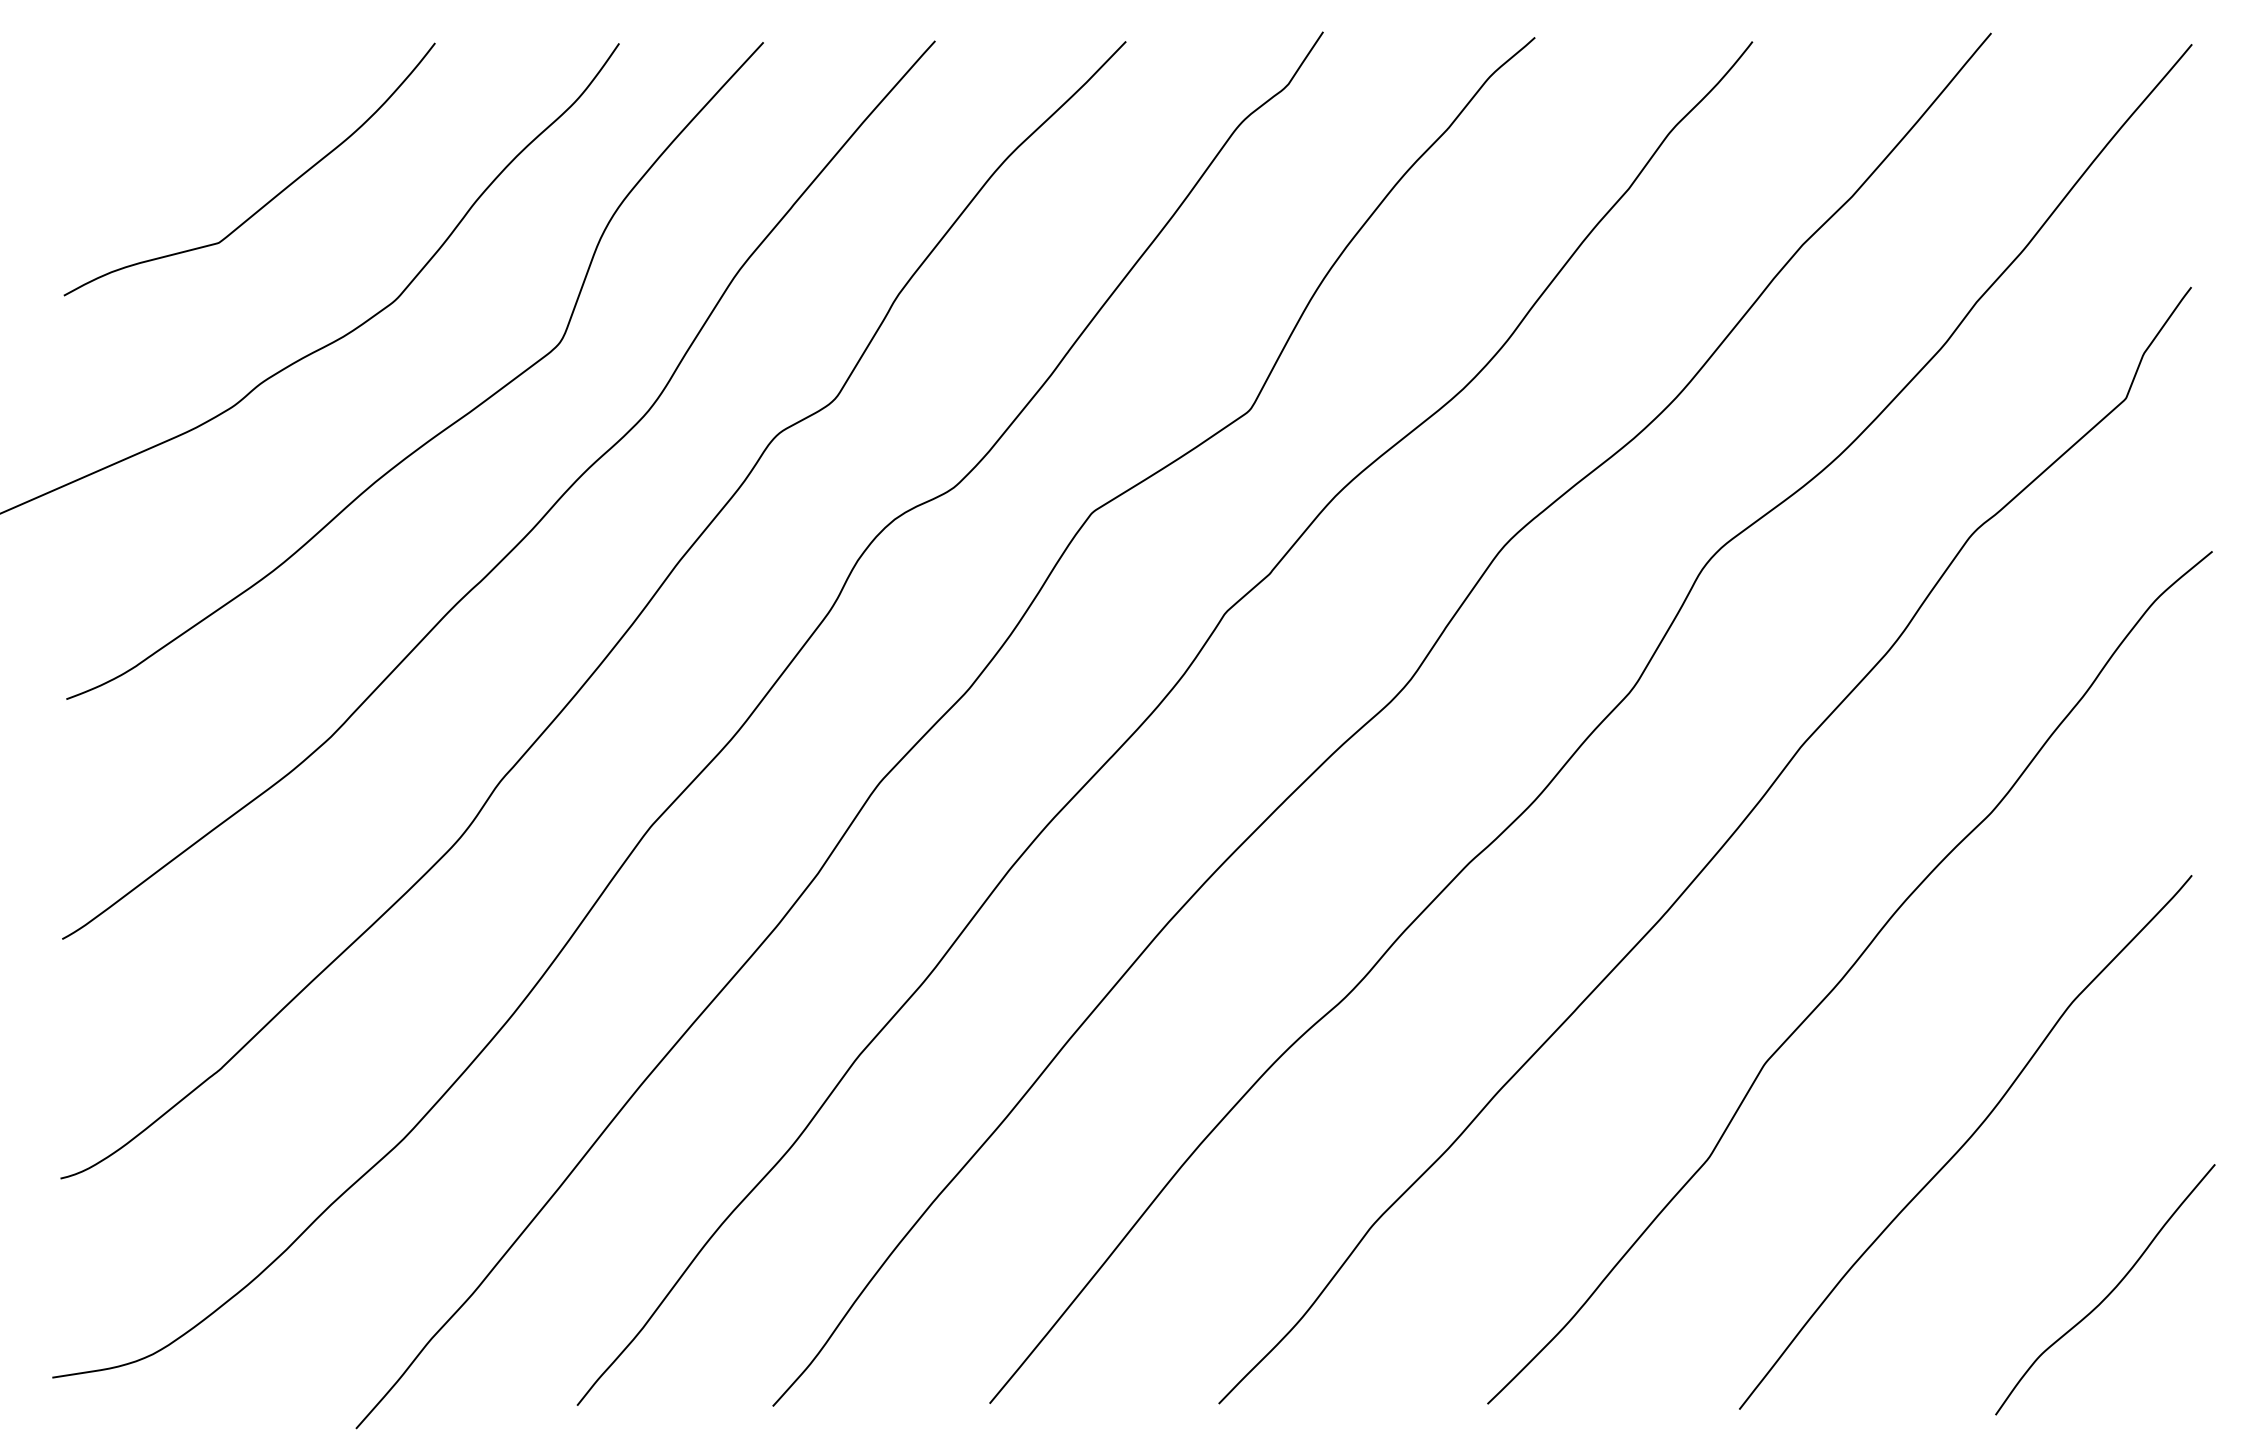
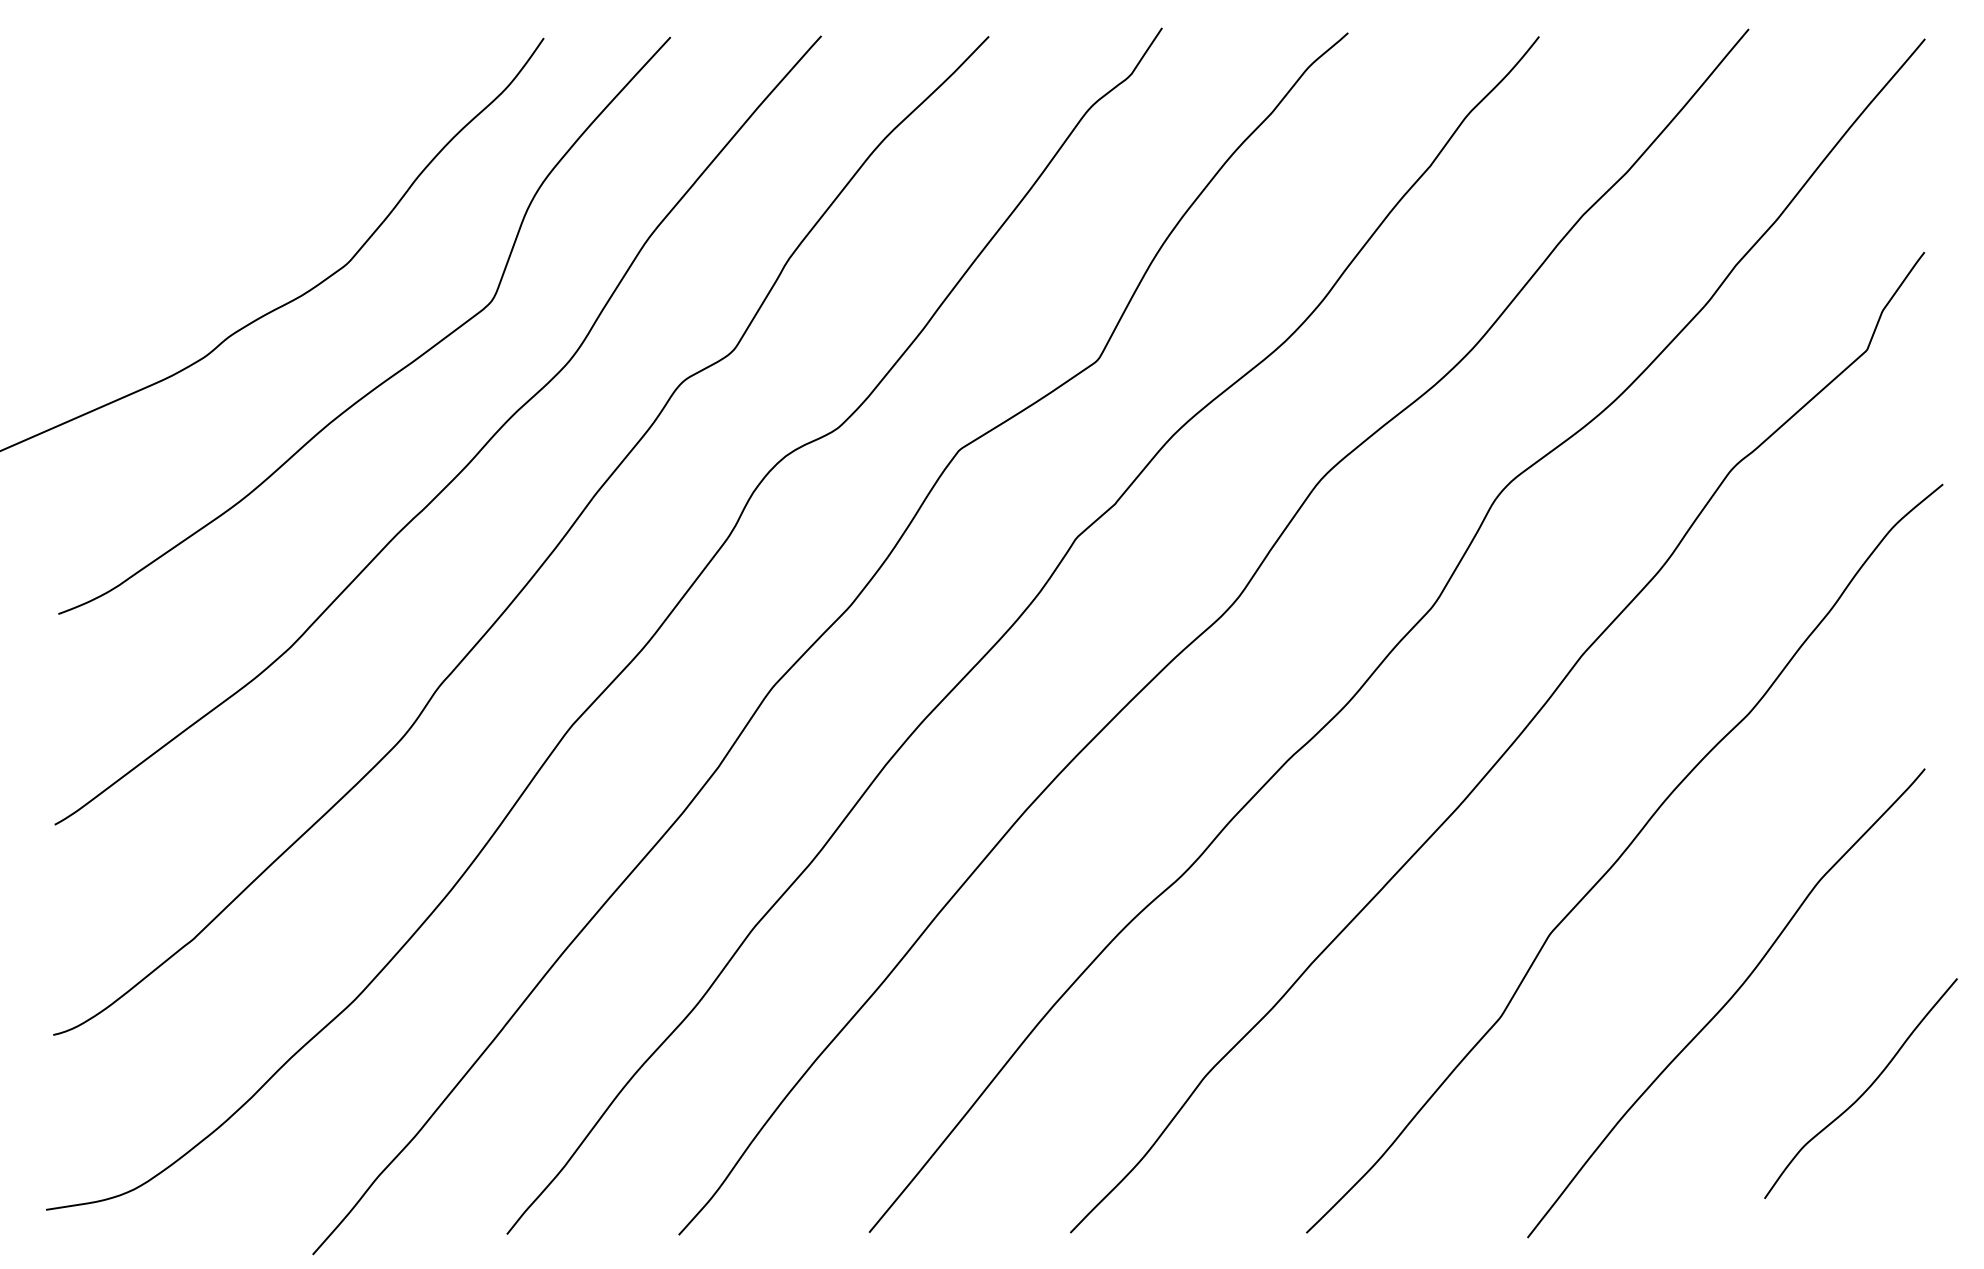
curve: (273, 196) -> (240, 172), removed
curve: (2109, 1292) -> (1864, 1091), moved

